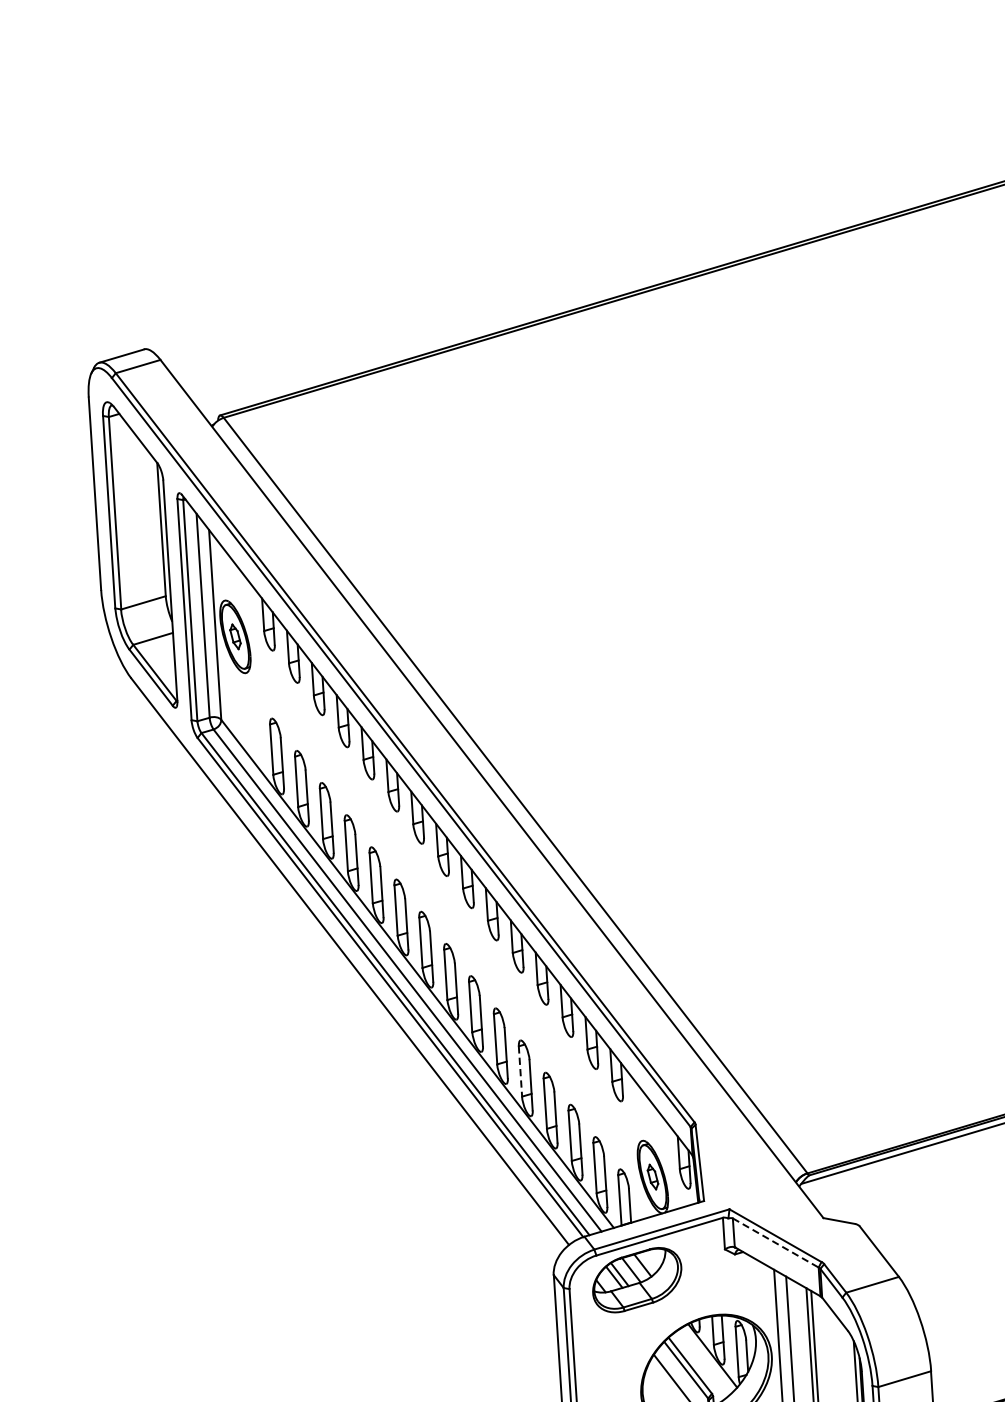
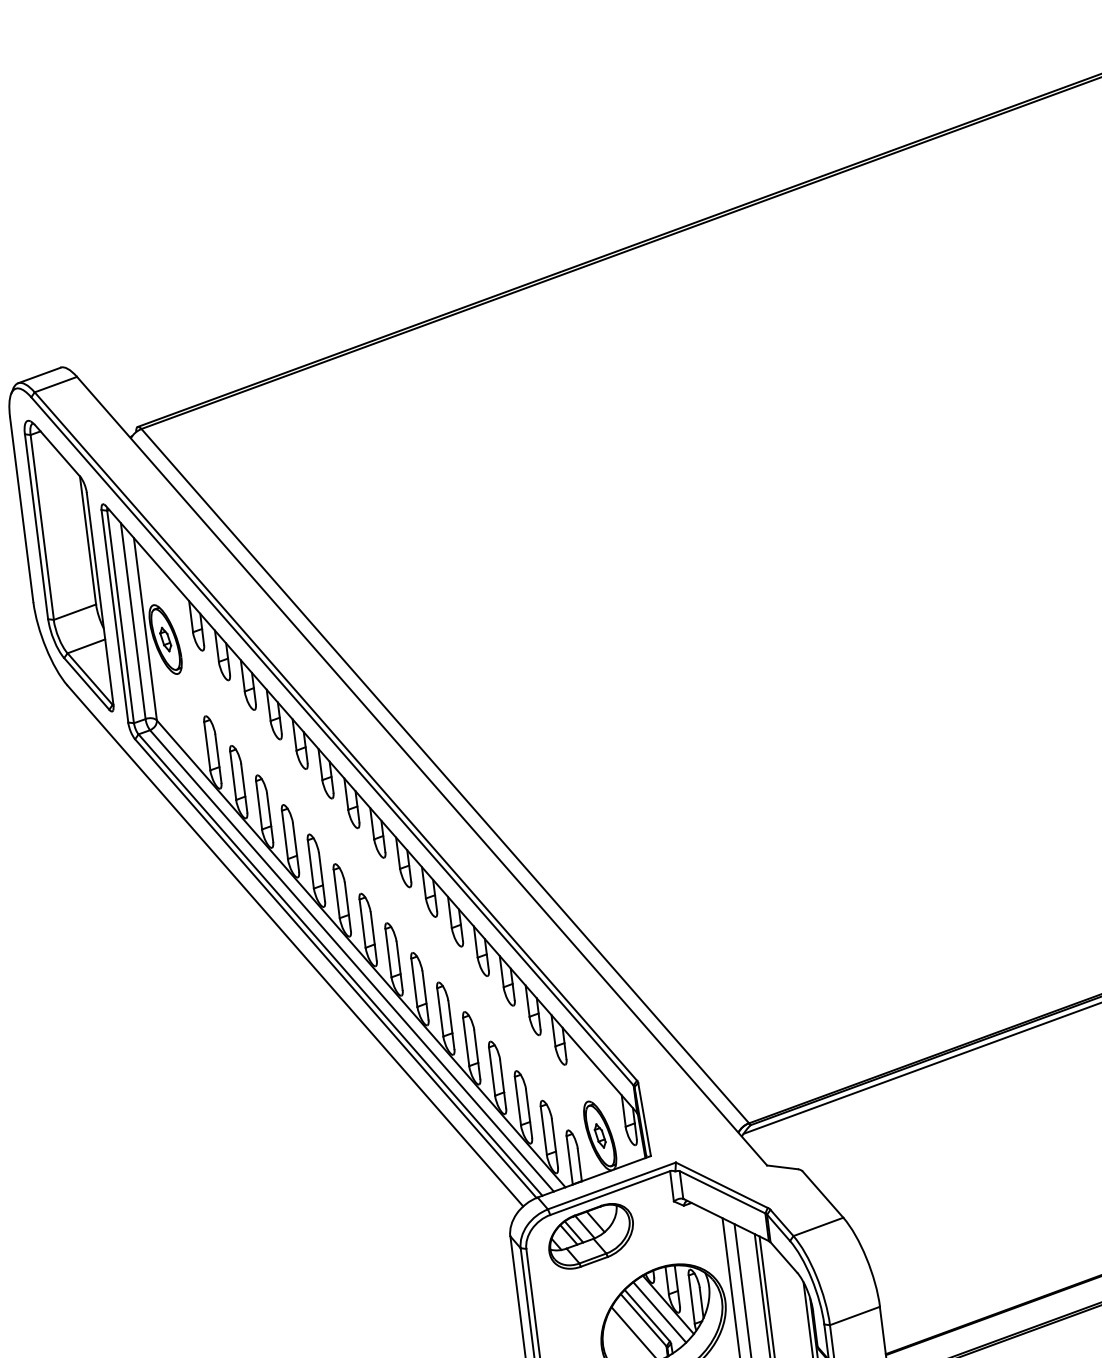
line: (520, 1072) -> (466, 1042), dashed -> solid
line: (775, 1243) -> (722, 1192), dashed -> solid
line: (703, 1363) -> (659, 1312), added

